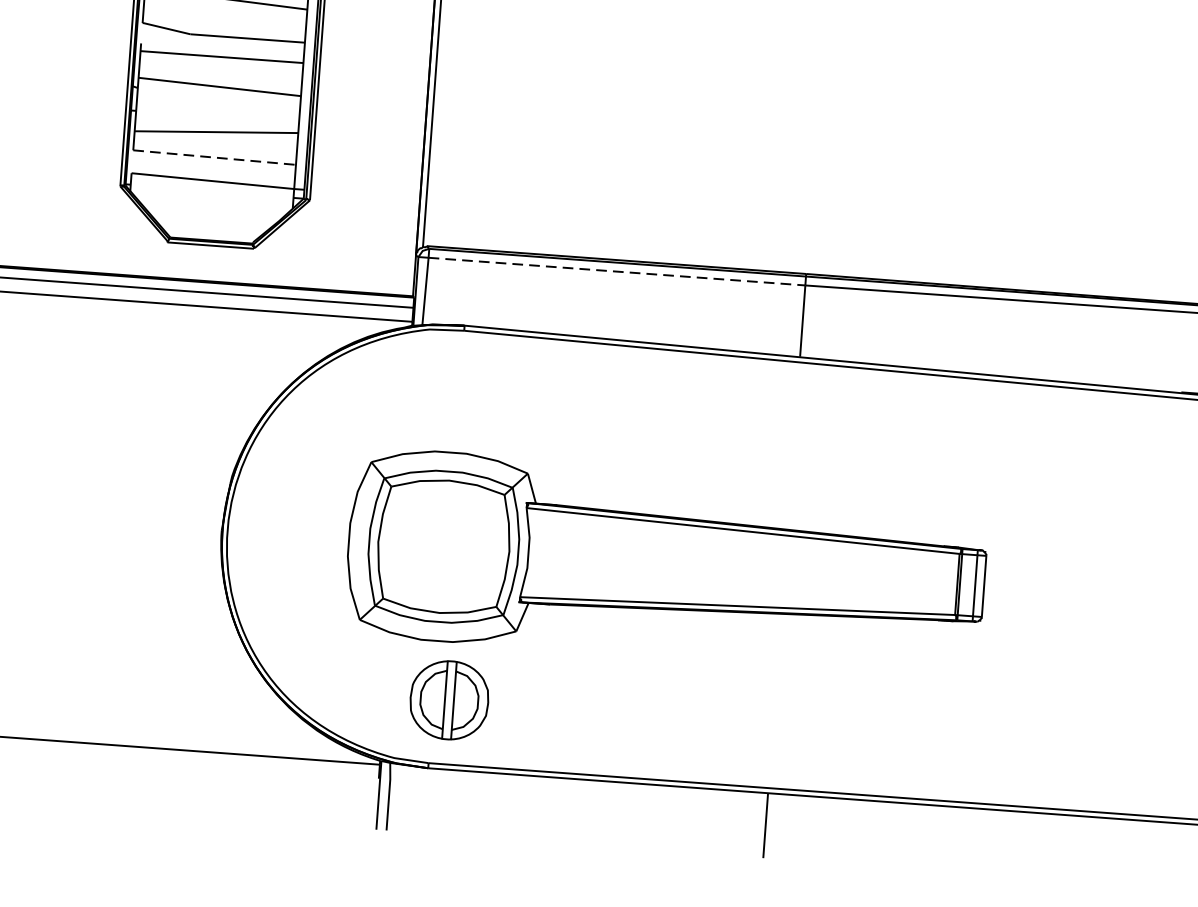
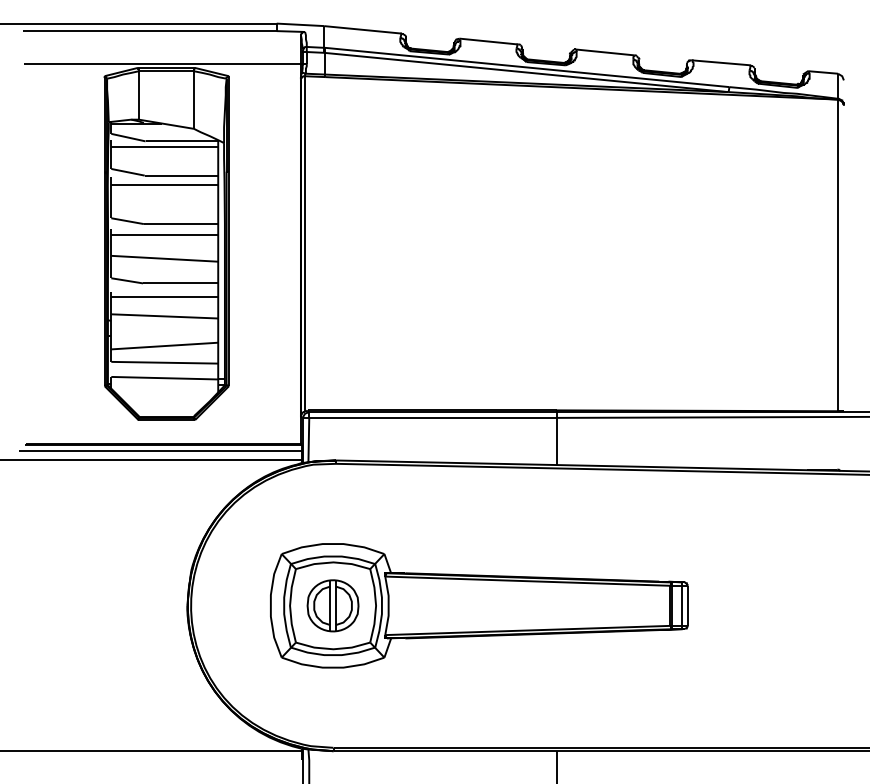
line: (215, 157) -> (165, 362), dashed -> solid
line: (616, 270) -> (432, 417), dashed -> solid
part: (448, 699) -> (332, 605), moved

